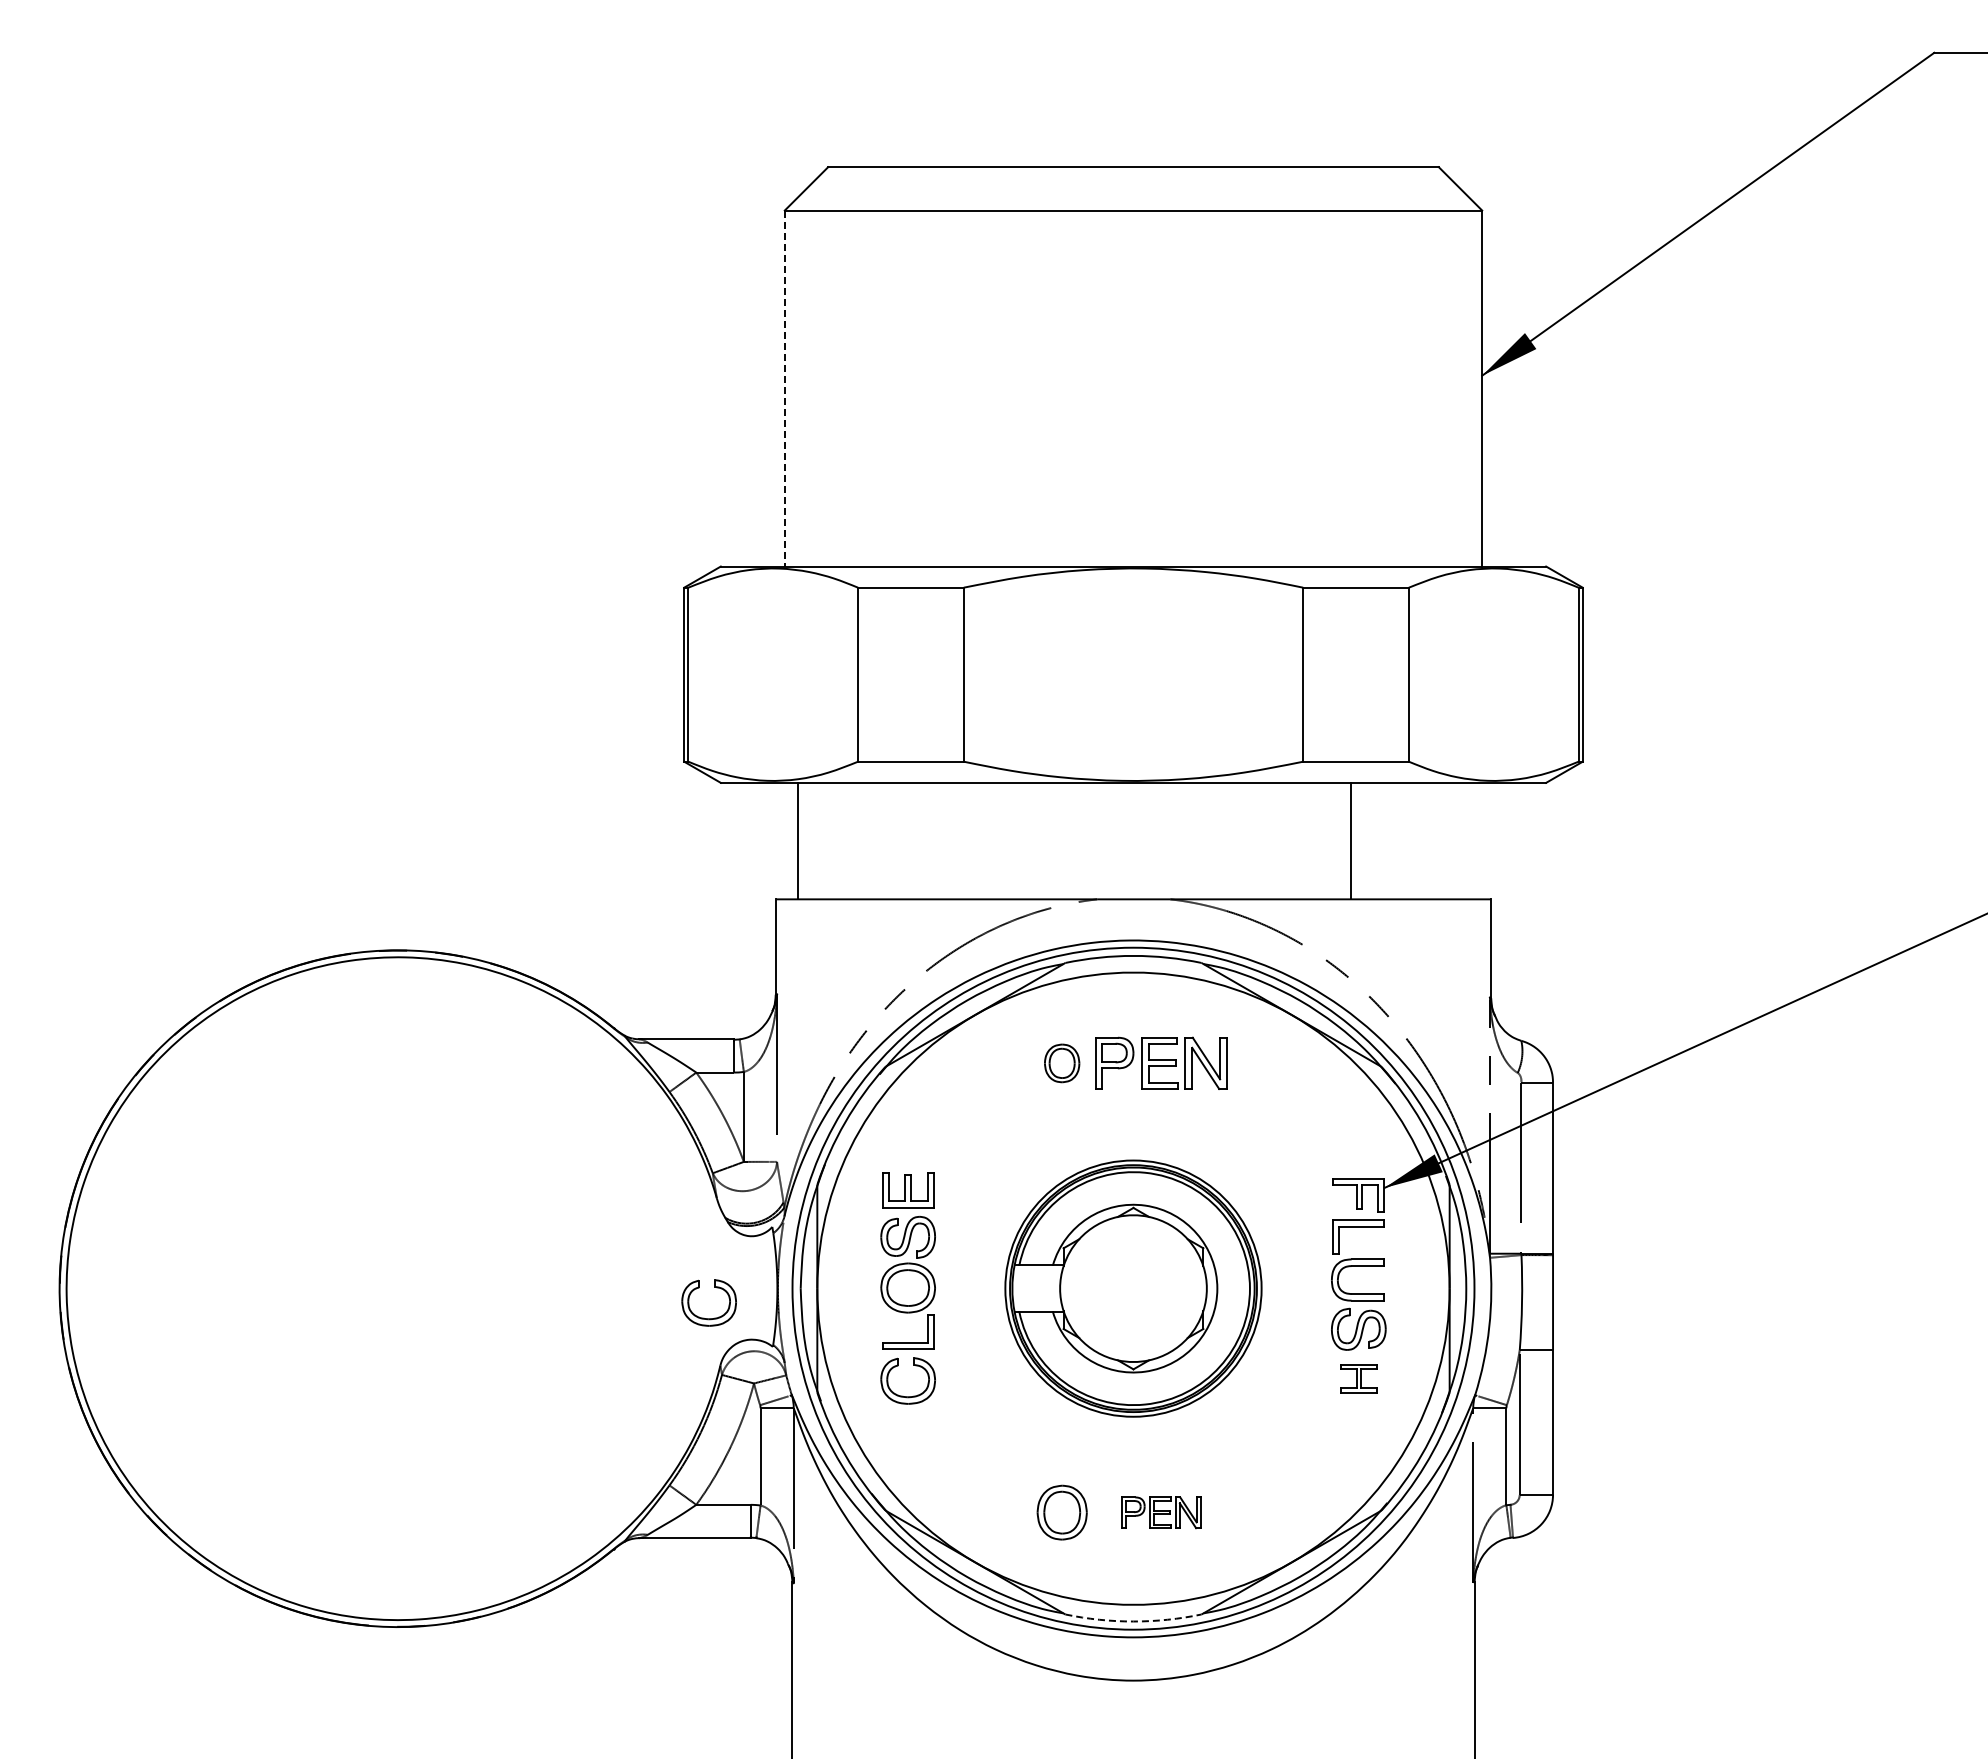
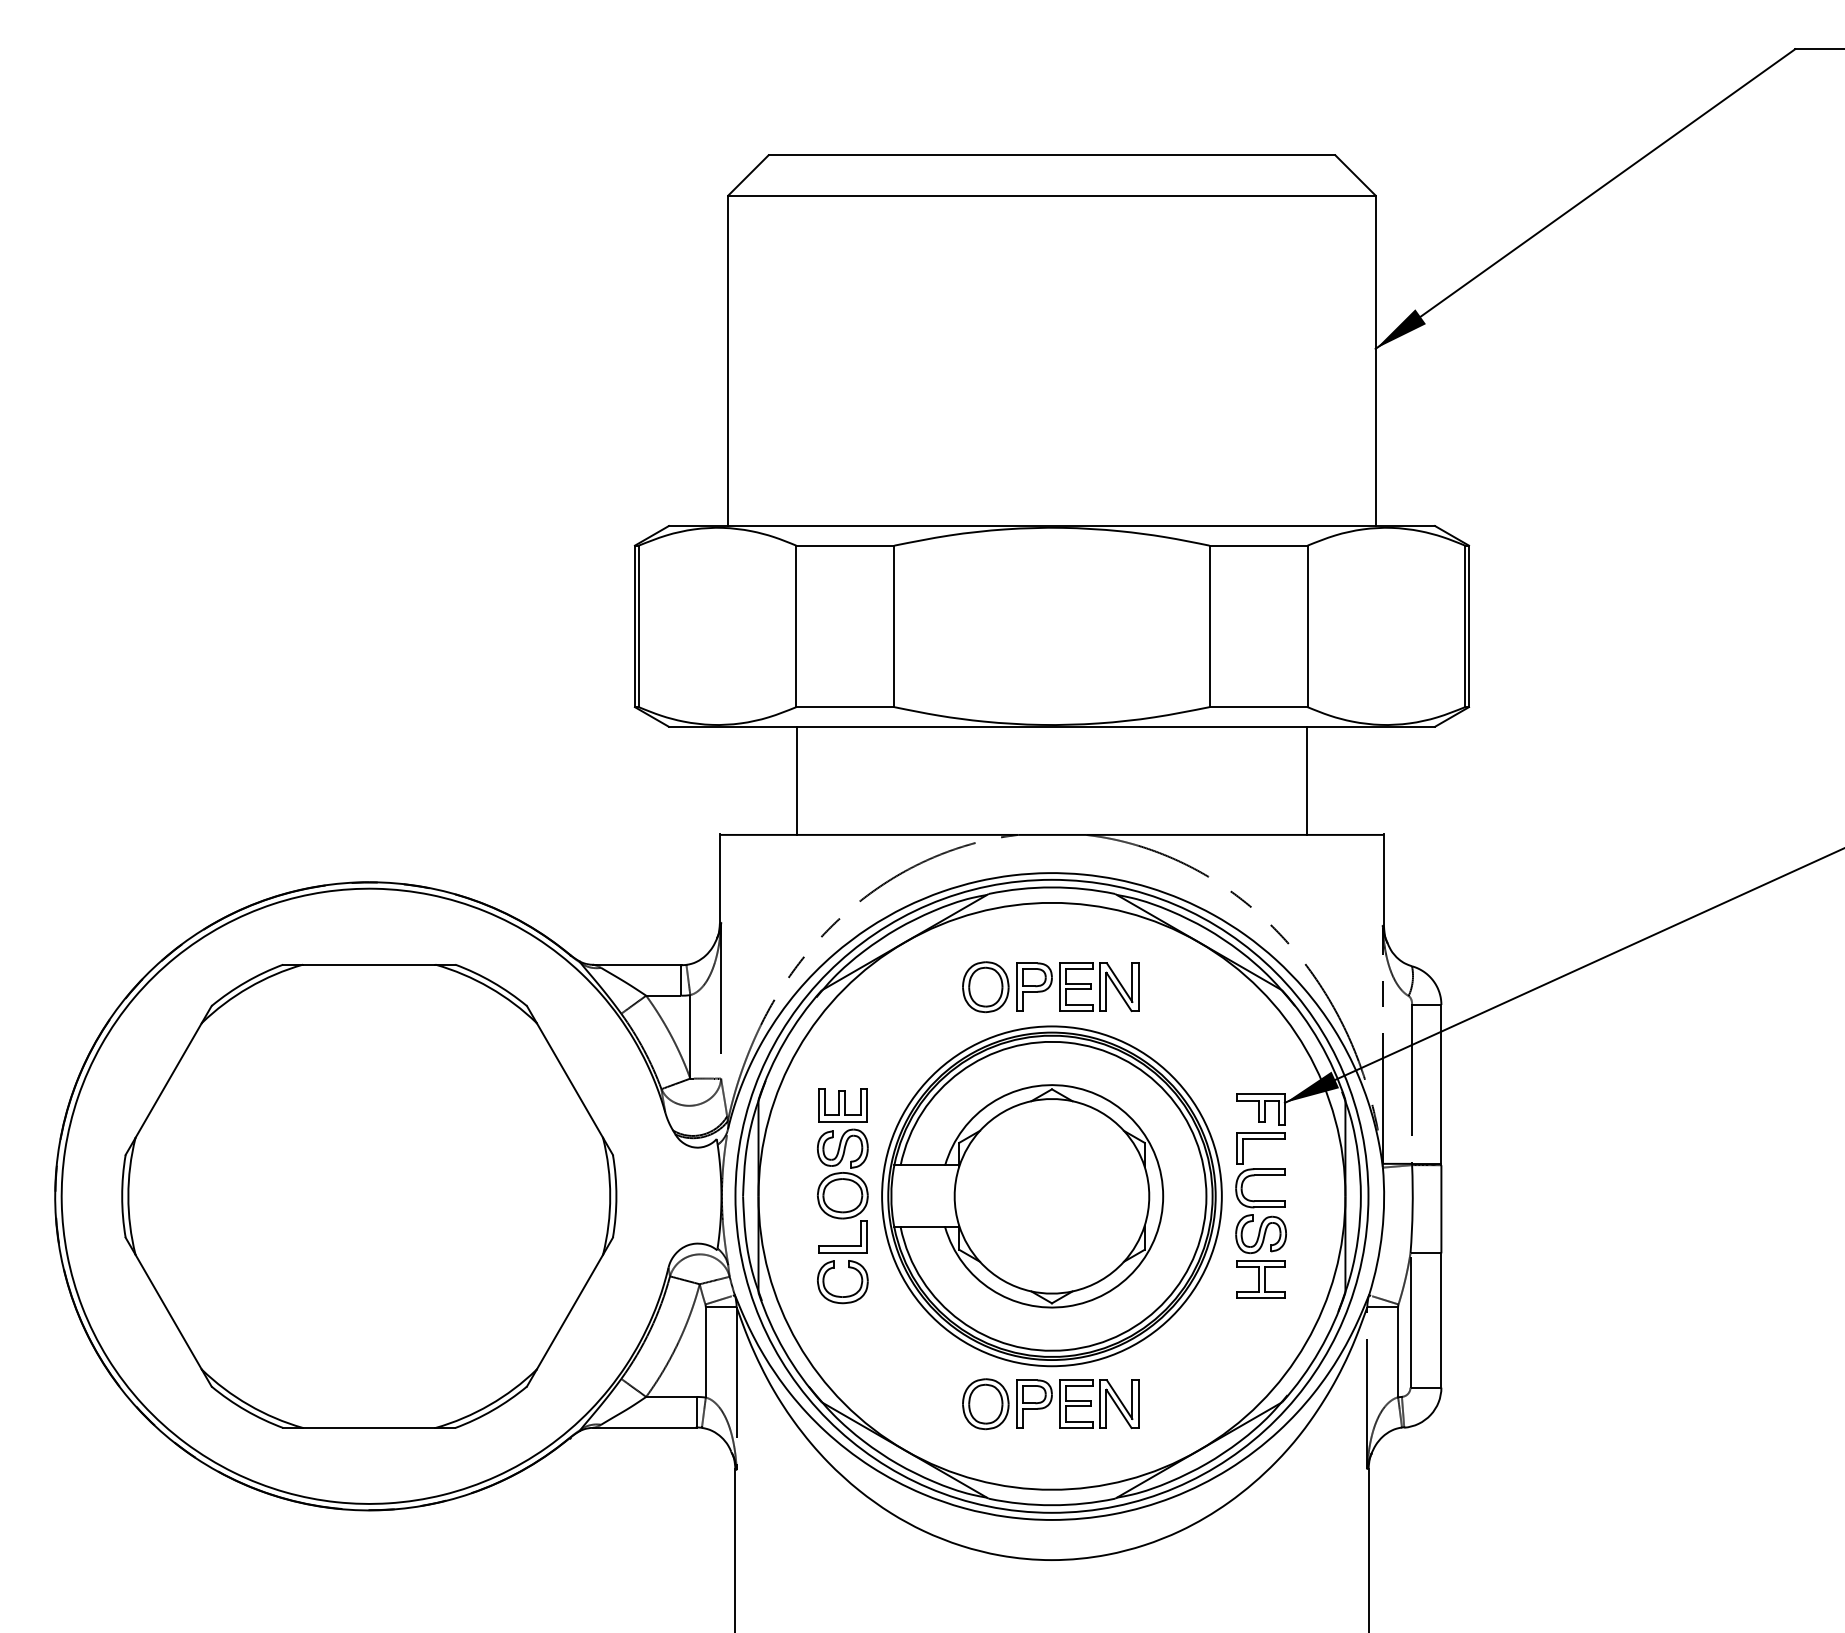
line: (784, 389) -> (728, 361), dashed -> solid
line: (797, 840) -> (796, 780), moved
line: (1351, 840) -> (1307, 780), moved
part: (1061, 1063) -> (985, 987), size x1.43
part: (397, 1288) -> (368, 1196), added
part: (1133, 1288) -> (1051, 1196), size x1.43
part: (703, 1317) -> (652, 1223), removed
part: (1358, 1378) -> (1260, 1279), size x1.43
part: (1161, 1512) -> (1077, 1404), size x1.67
arc: (1133, 1621) -> (1051, 1505), dashed -> solid

